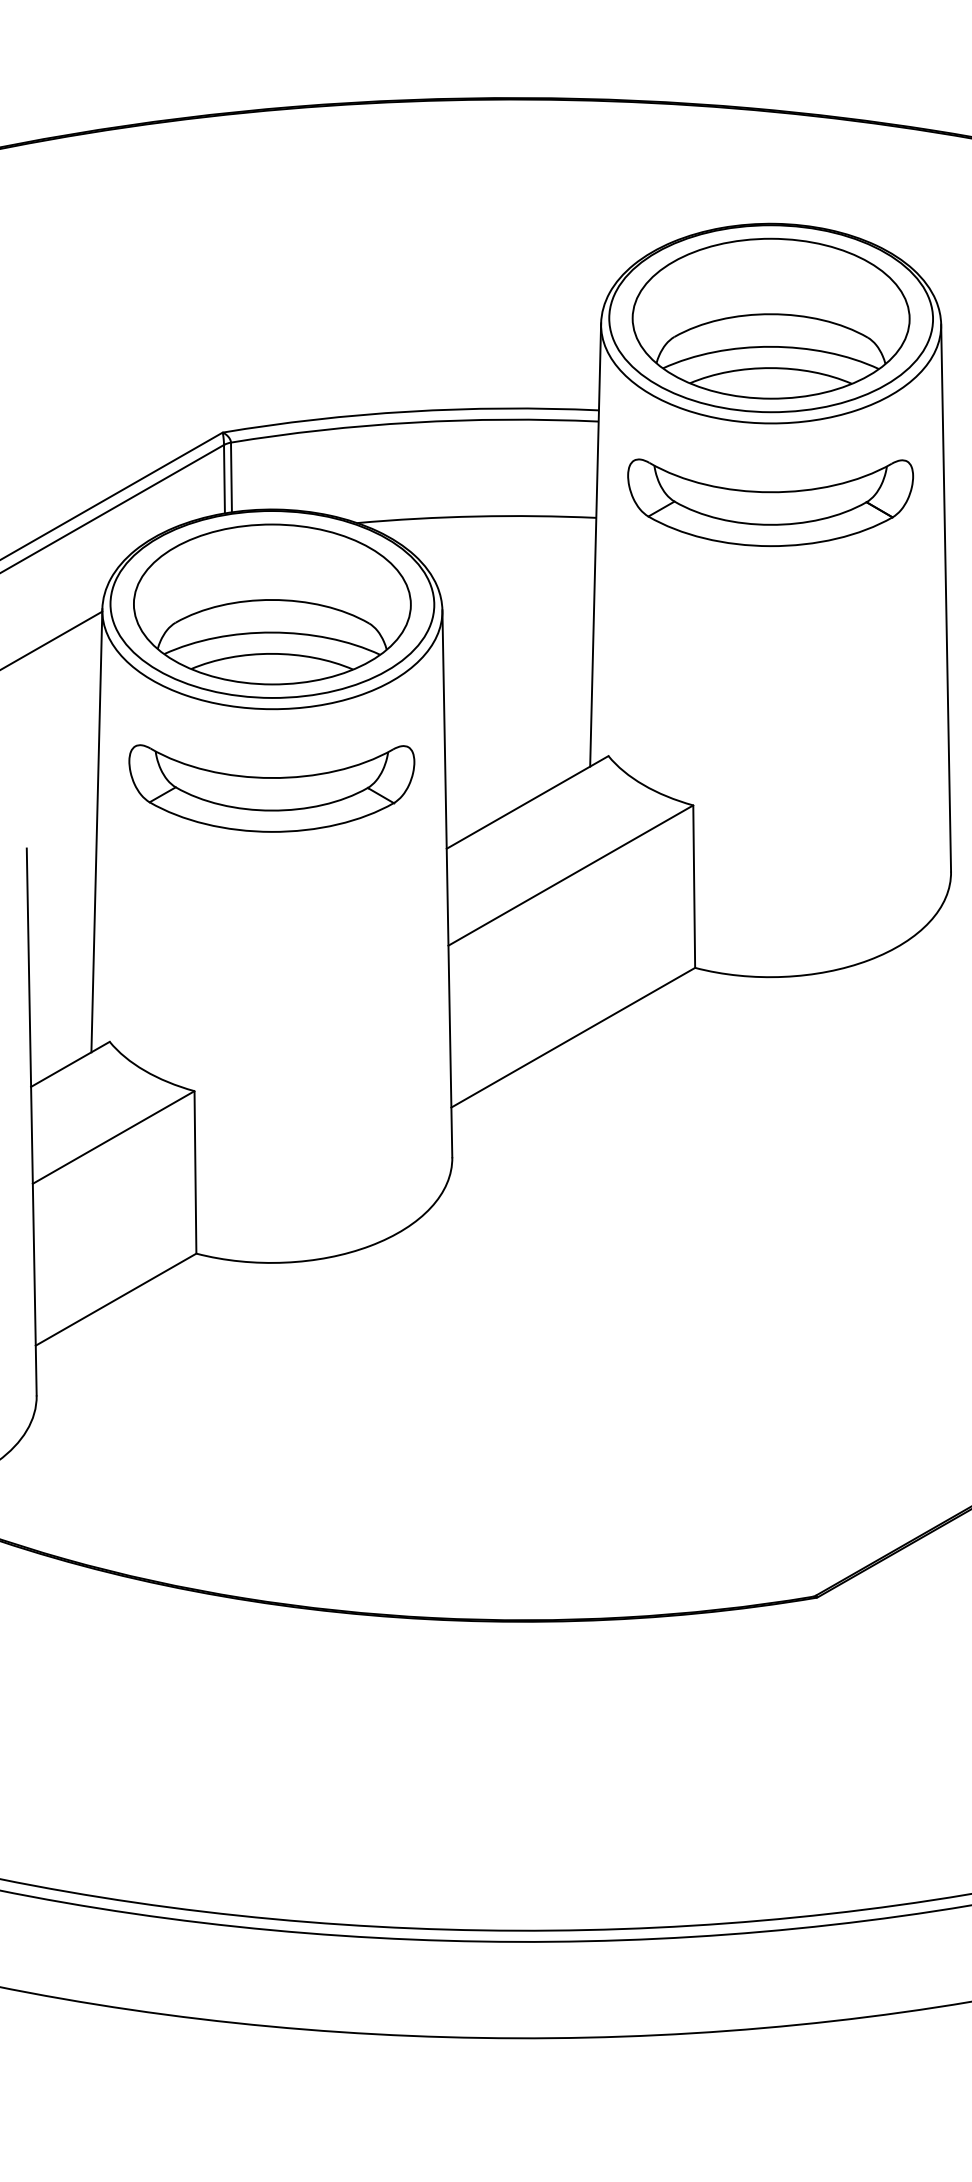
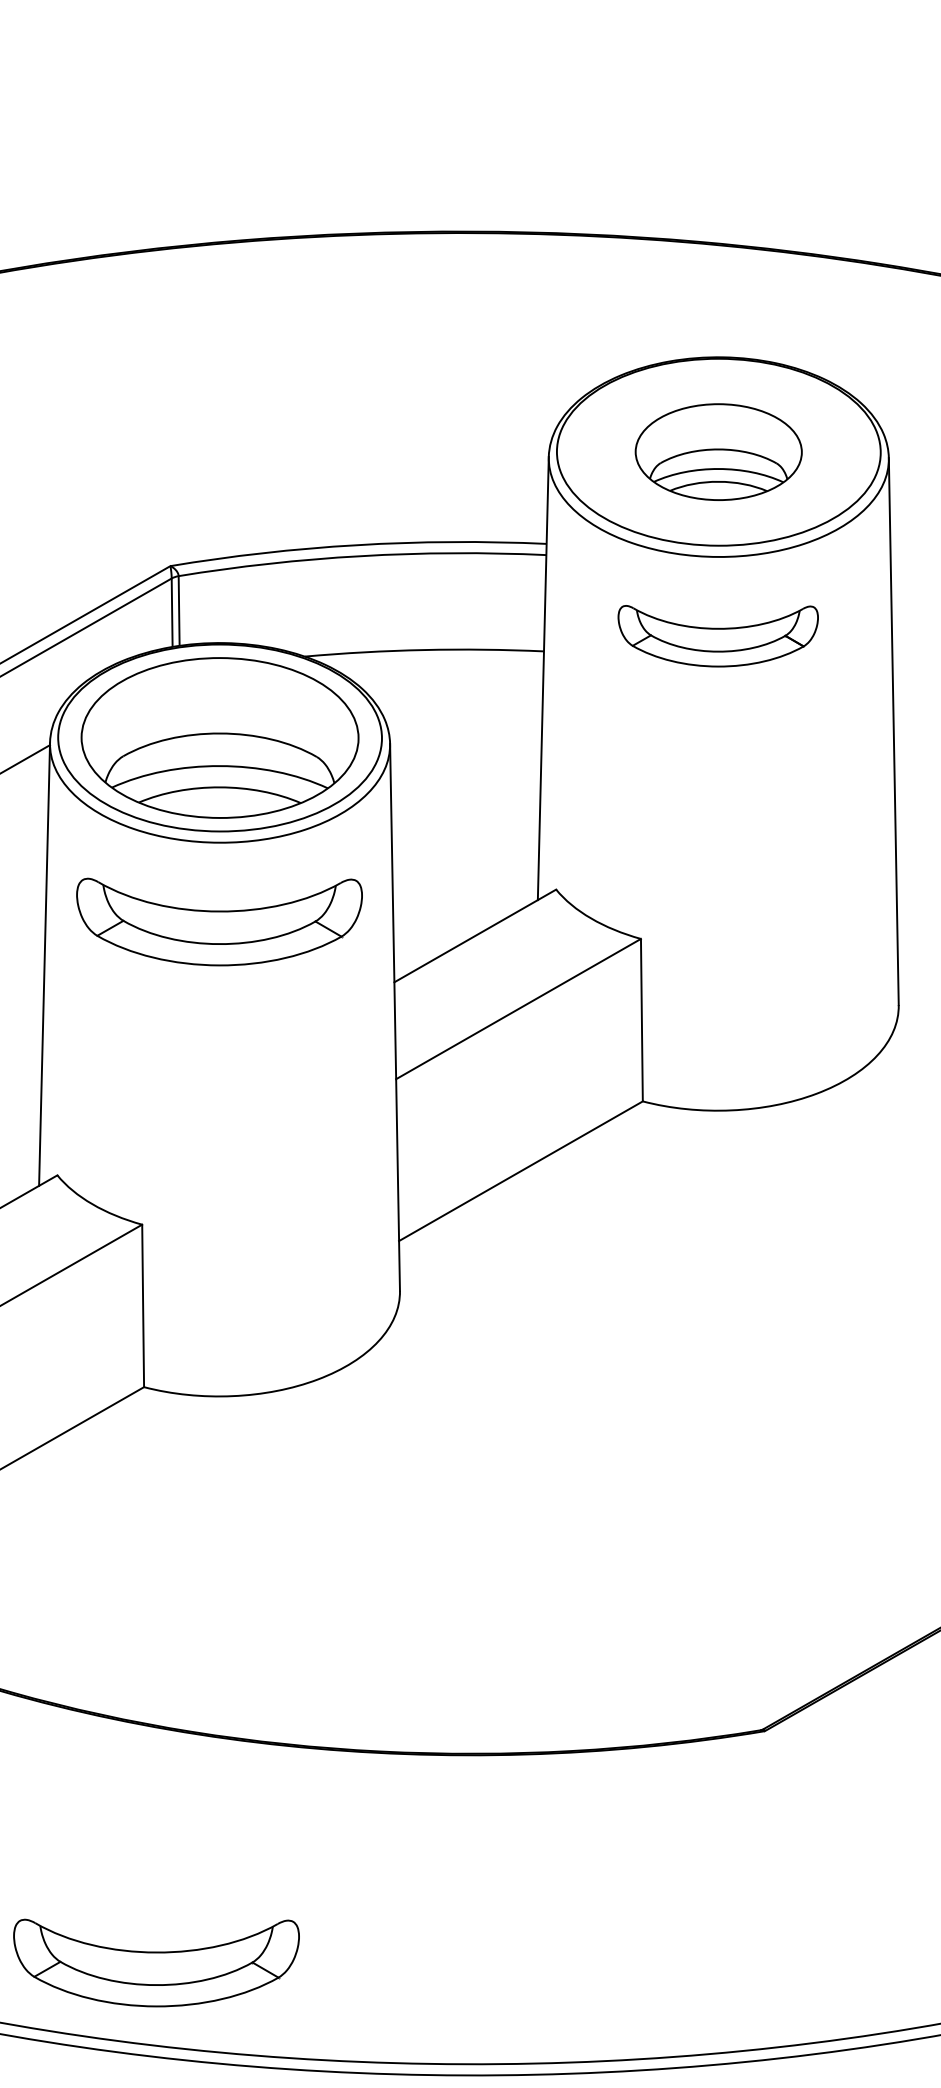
part: (770, 318) -> (718, 452), size x0.6
part: (770, 502) -> (718, 636), size x0.7
part: (208, 1829) -> (156, 1963), added

